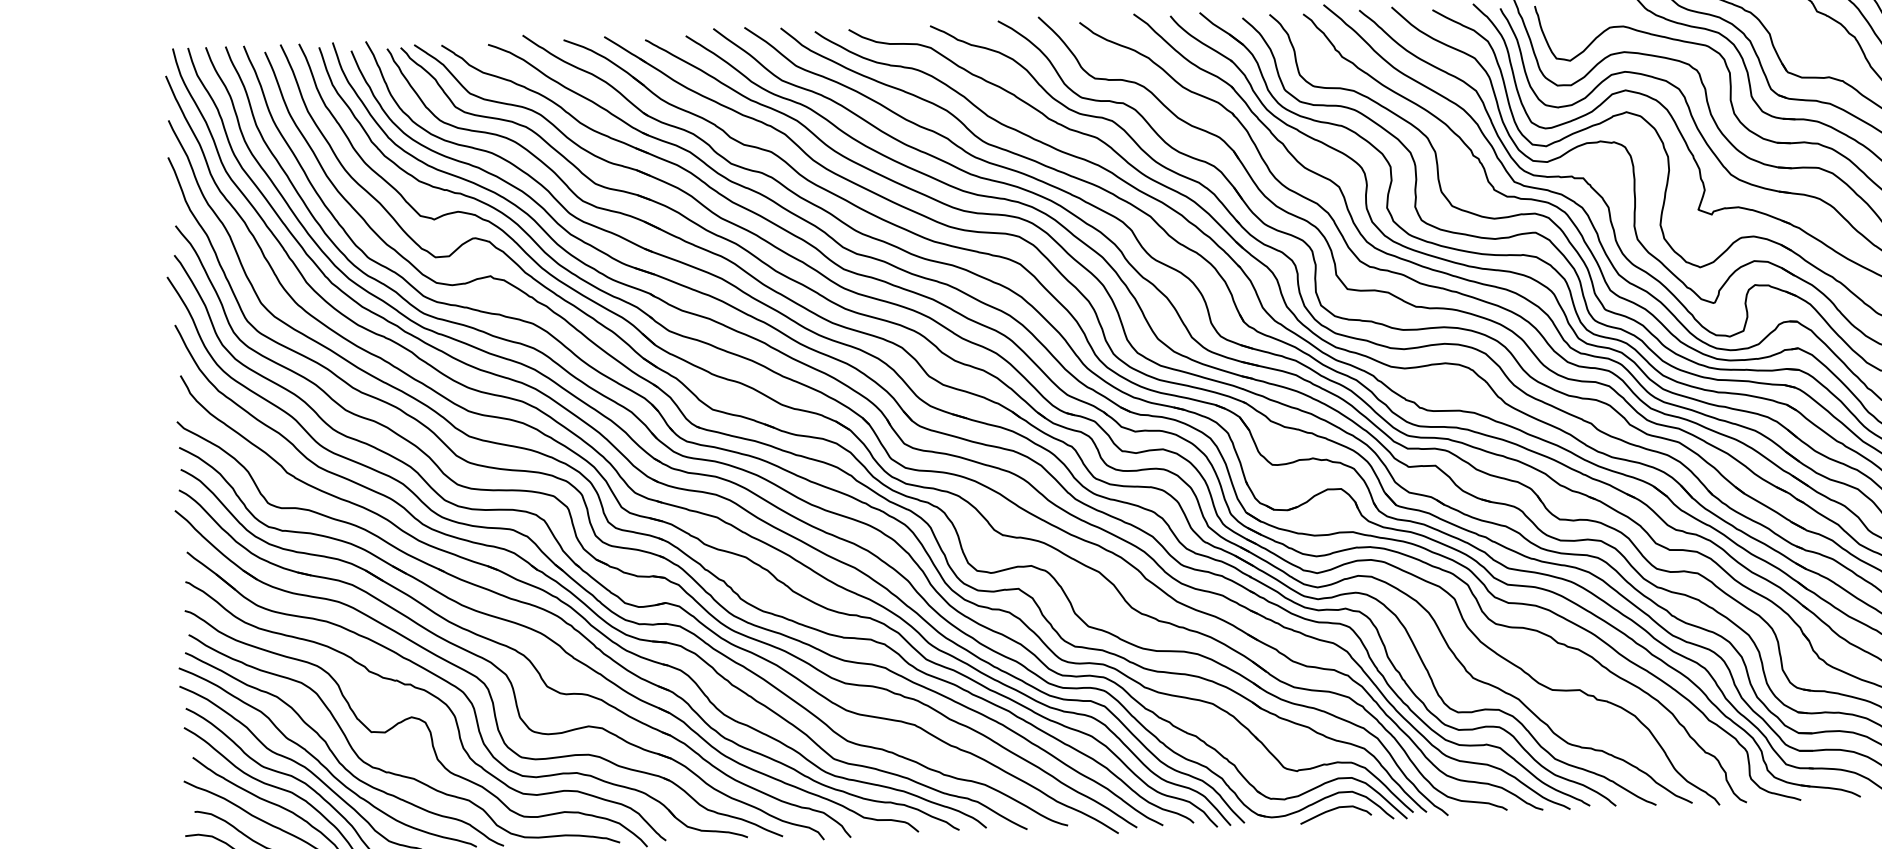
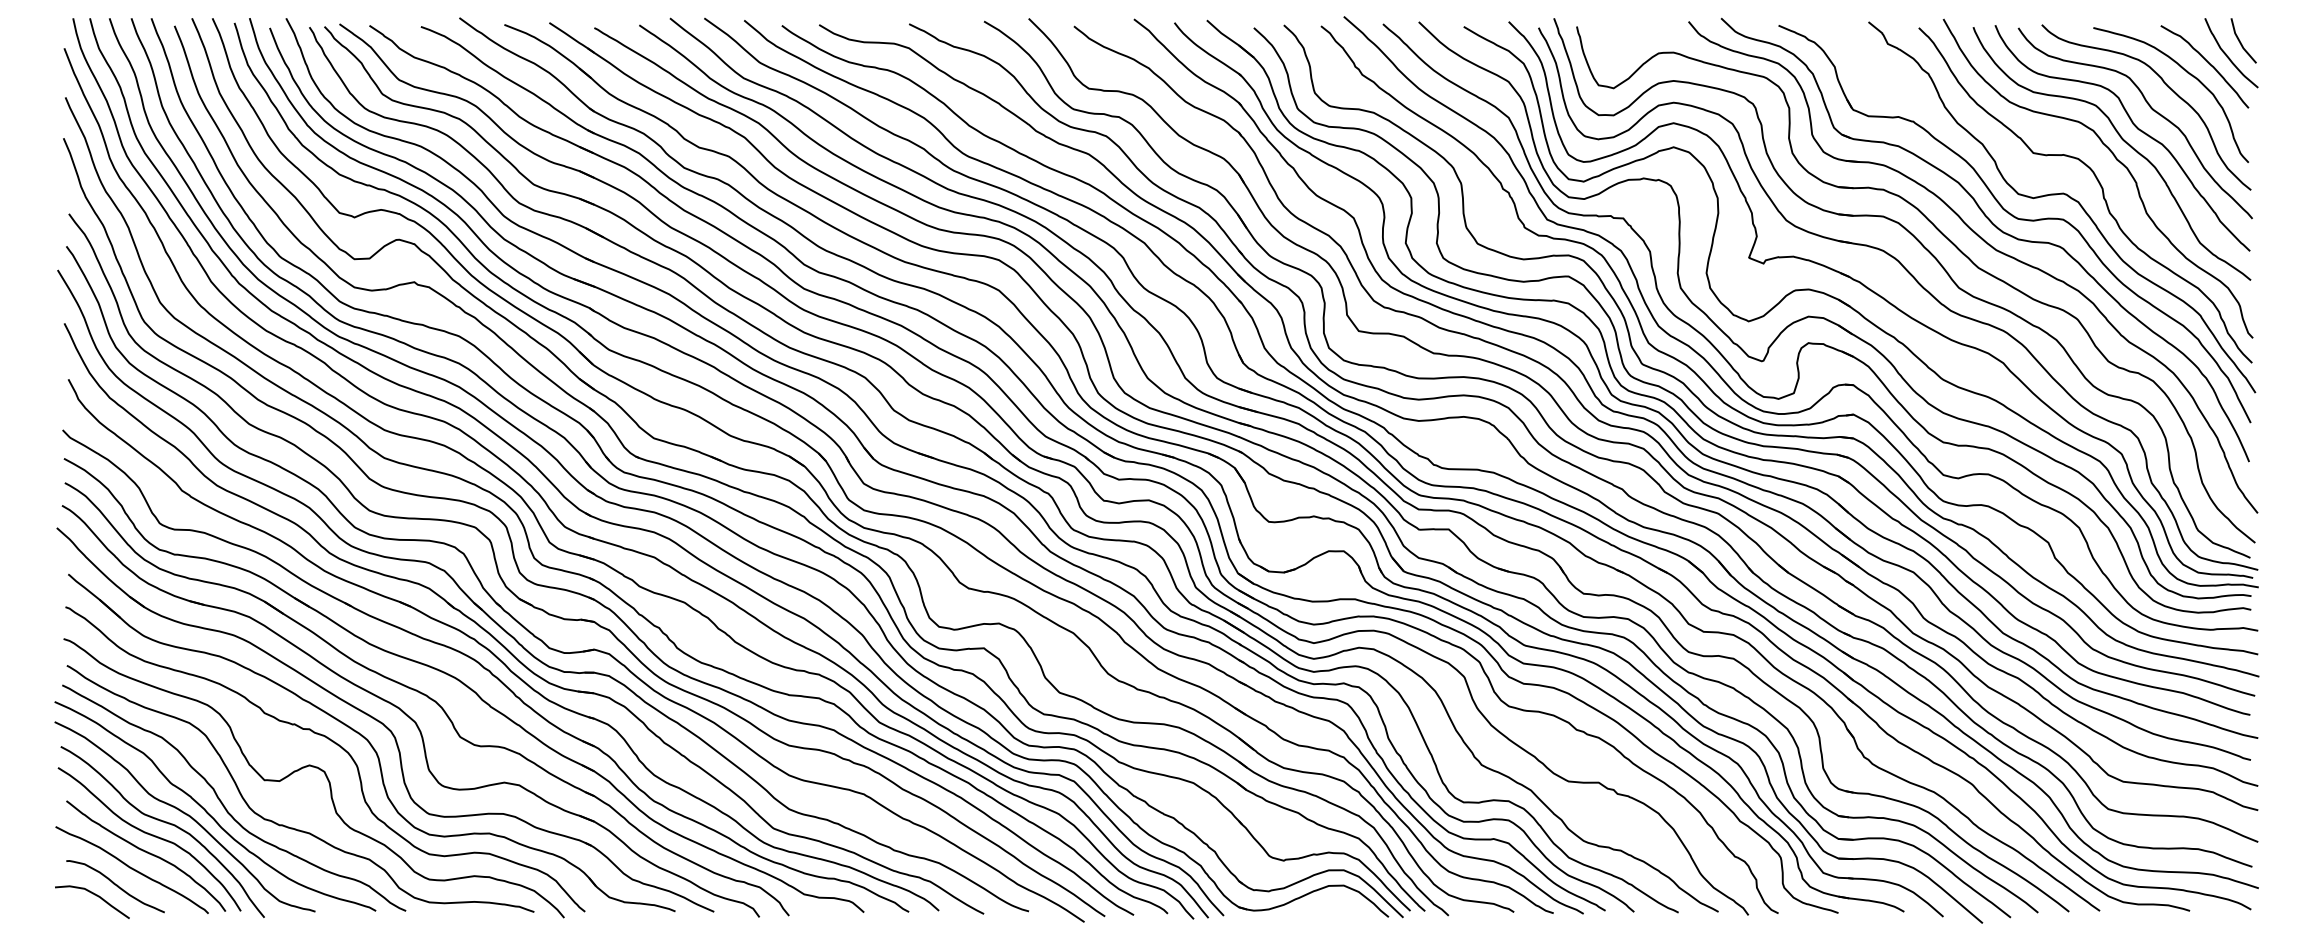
curve: (1333, 810) -> (1322, 905), removed

